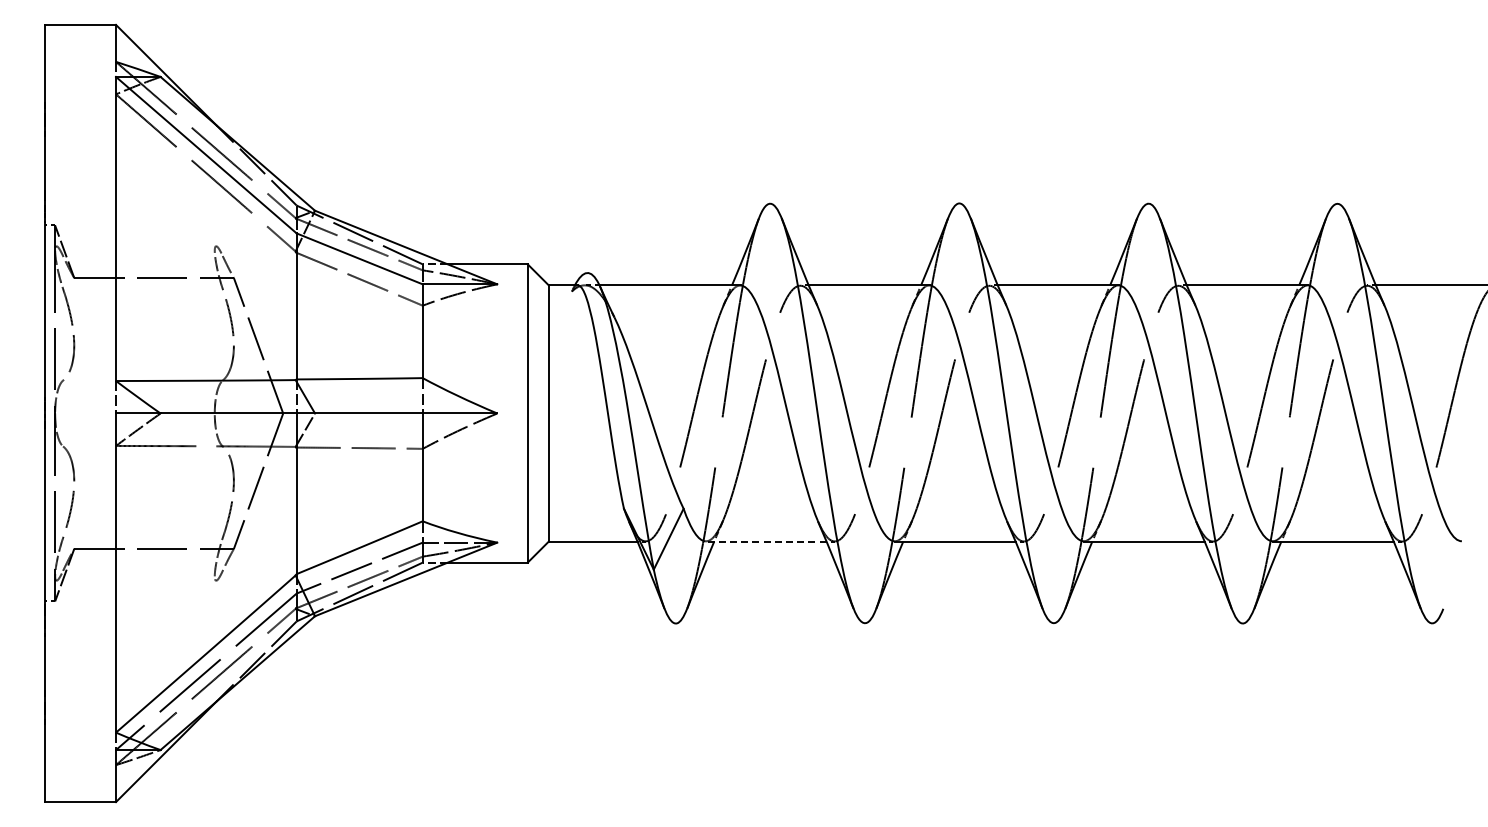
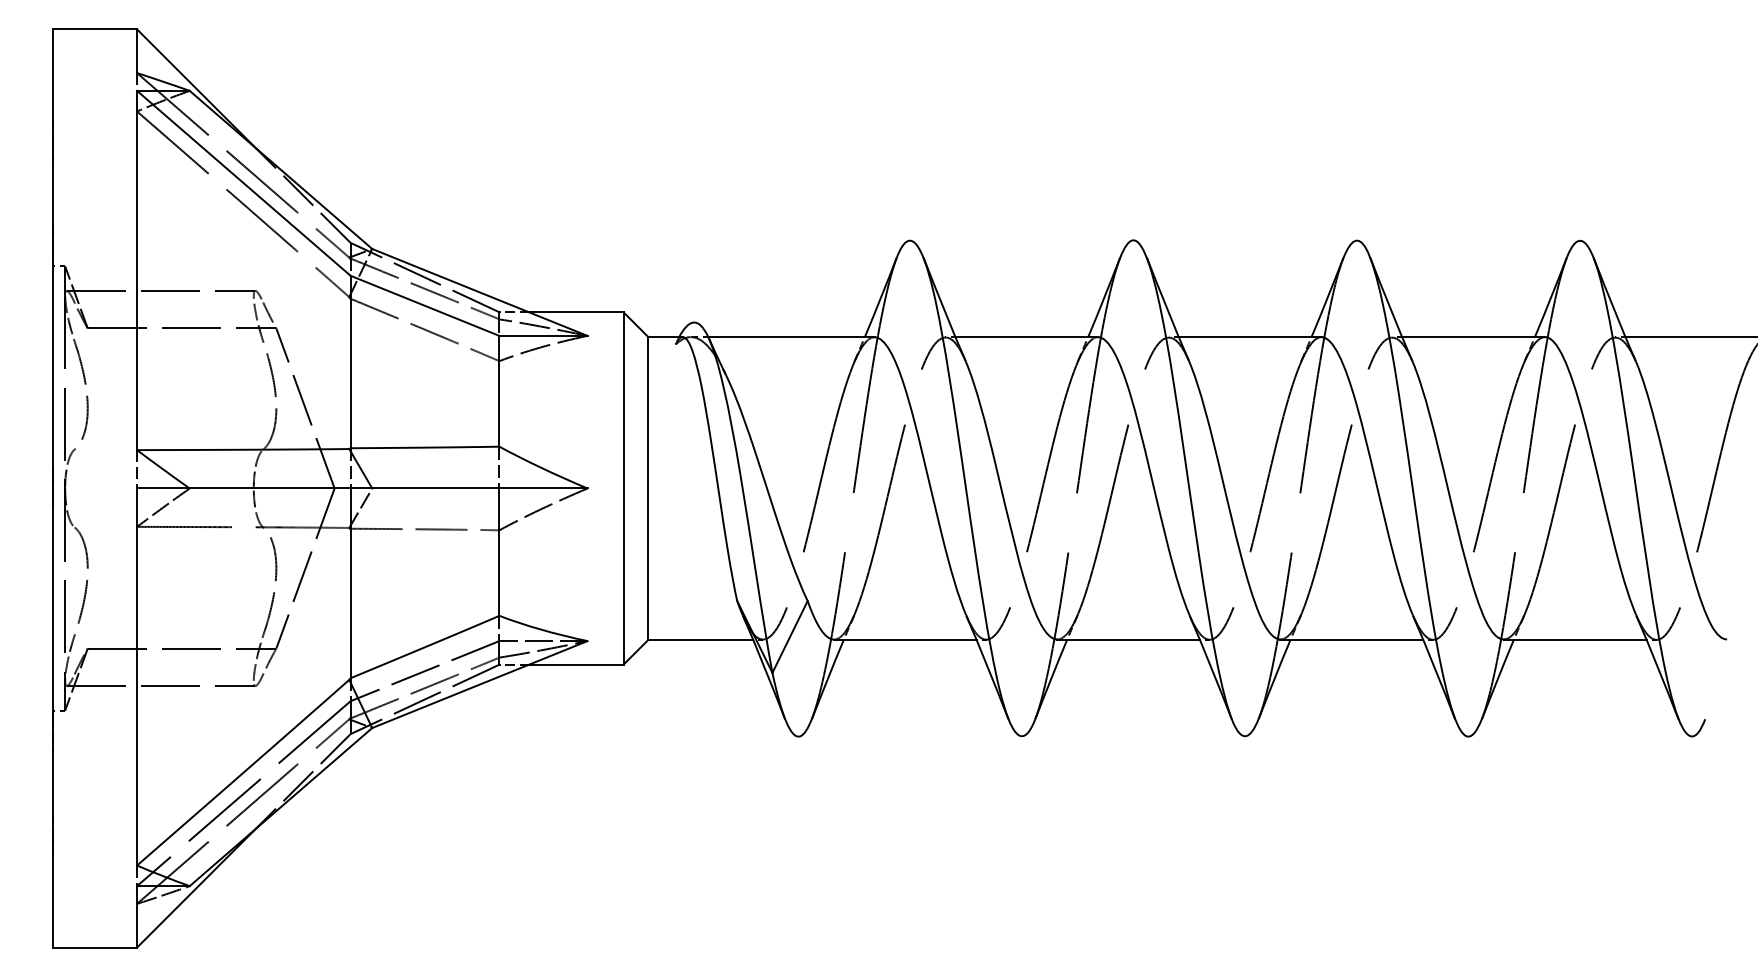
line: (136, 246) -> (161, 291), added
line: (765, 541) -> (904, 639), dashed -> solid
line: (136, 580) -> (161, 685), added

